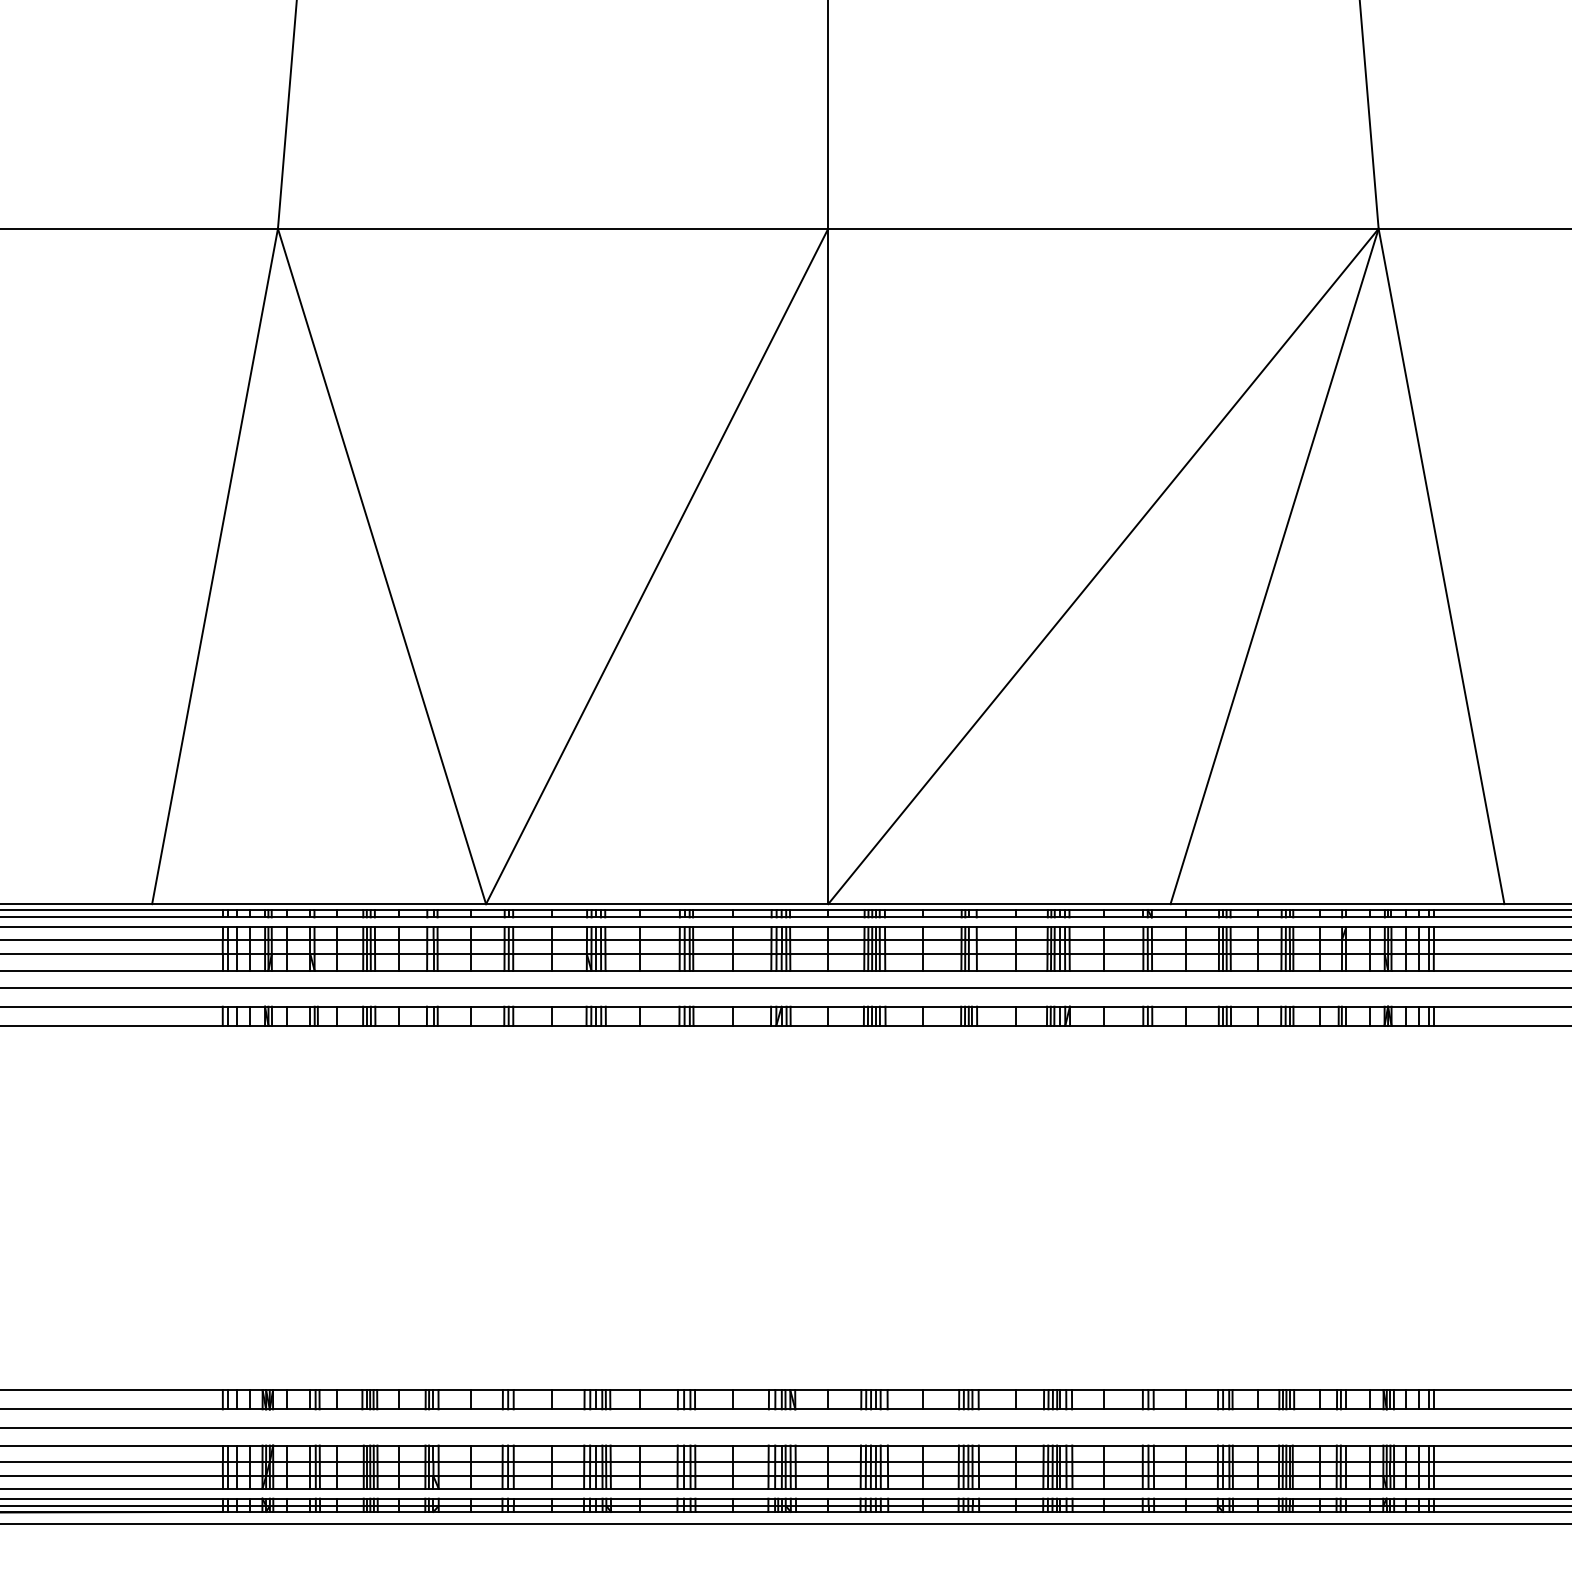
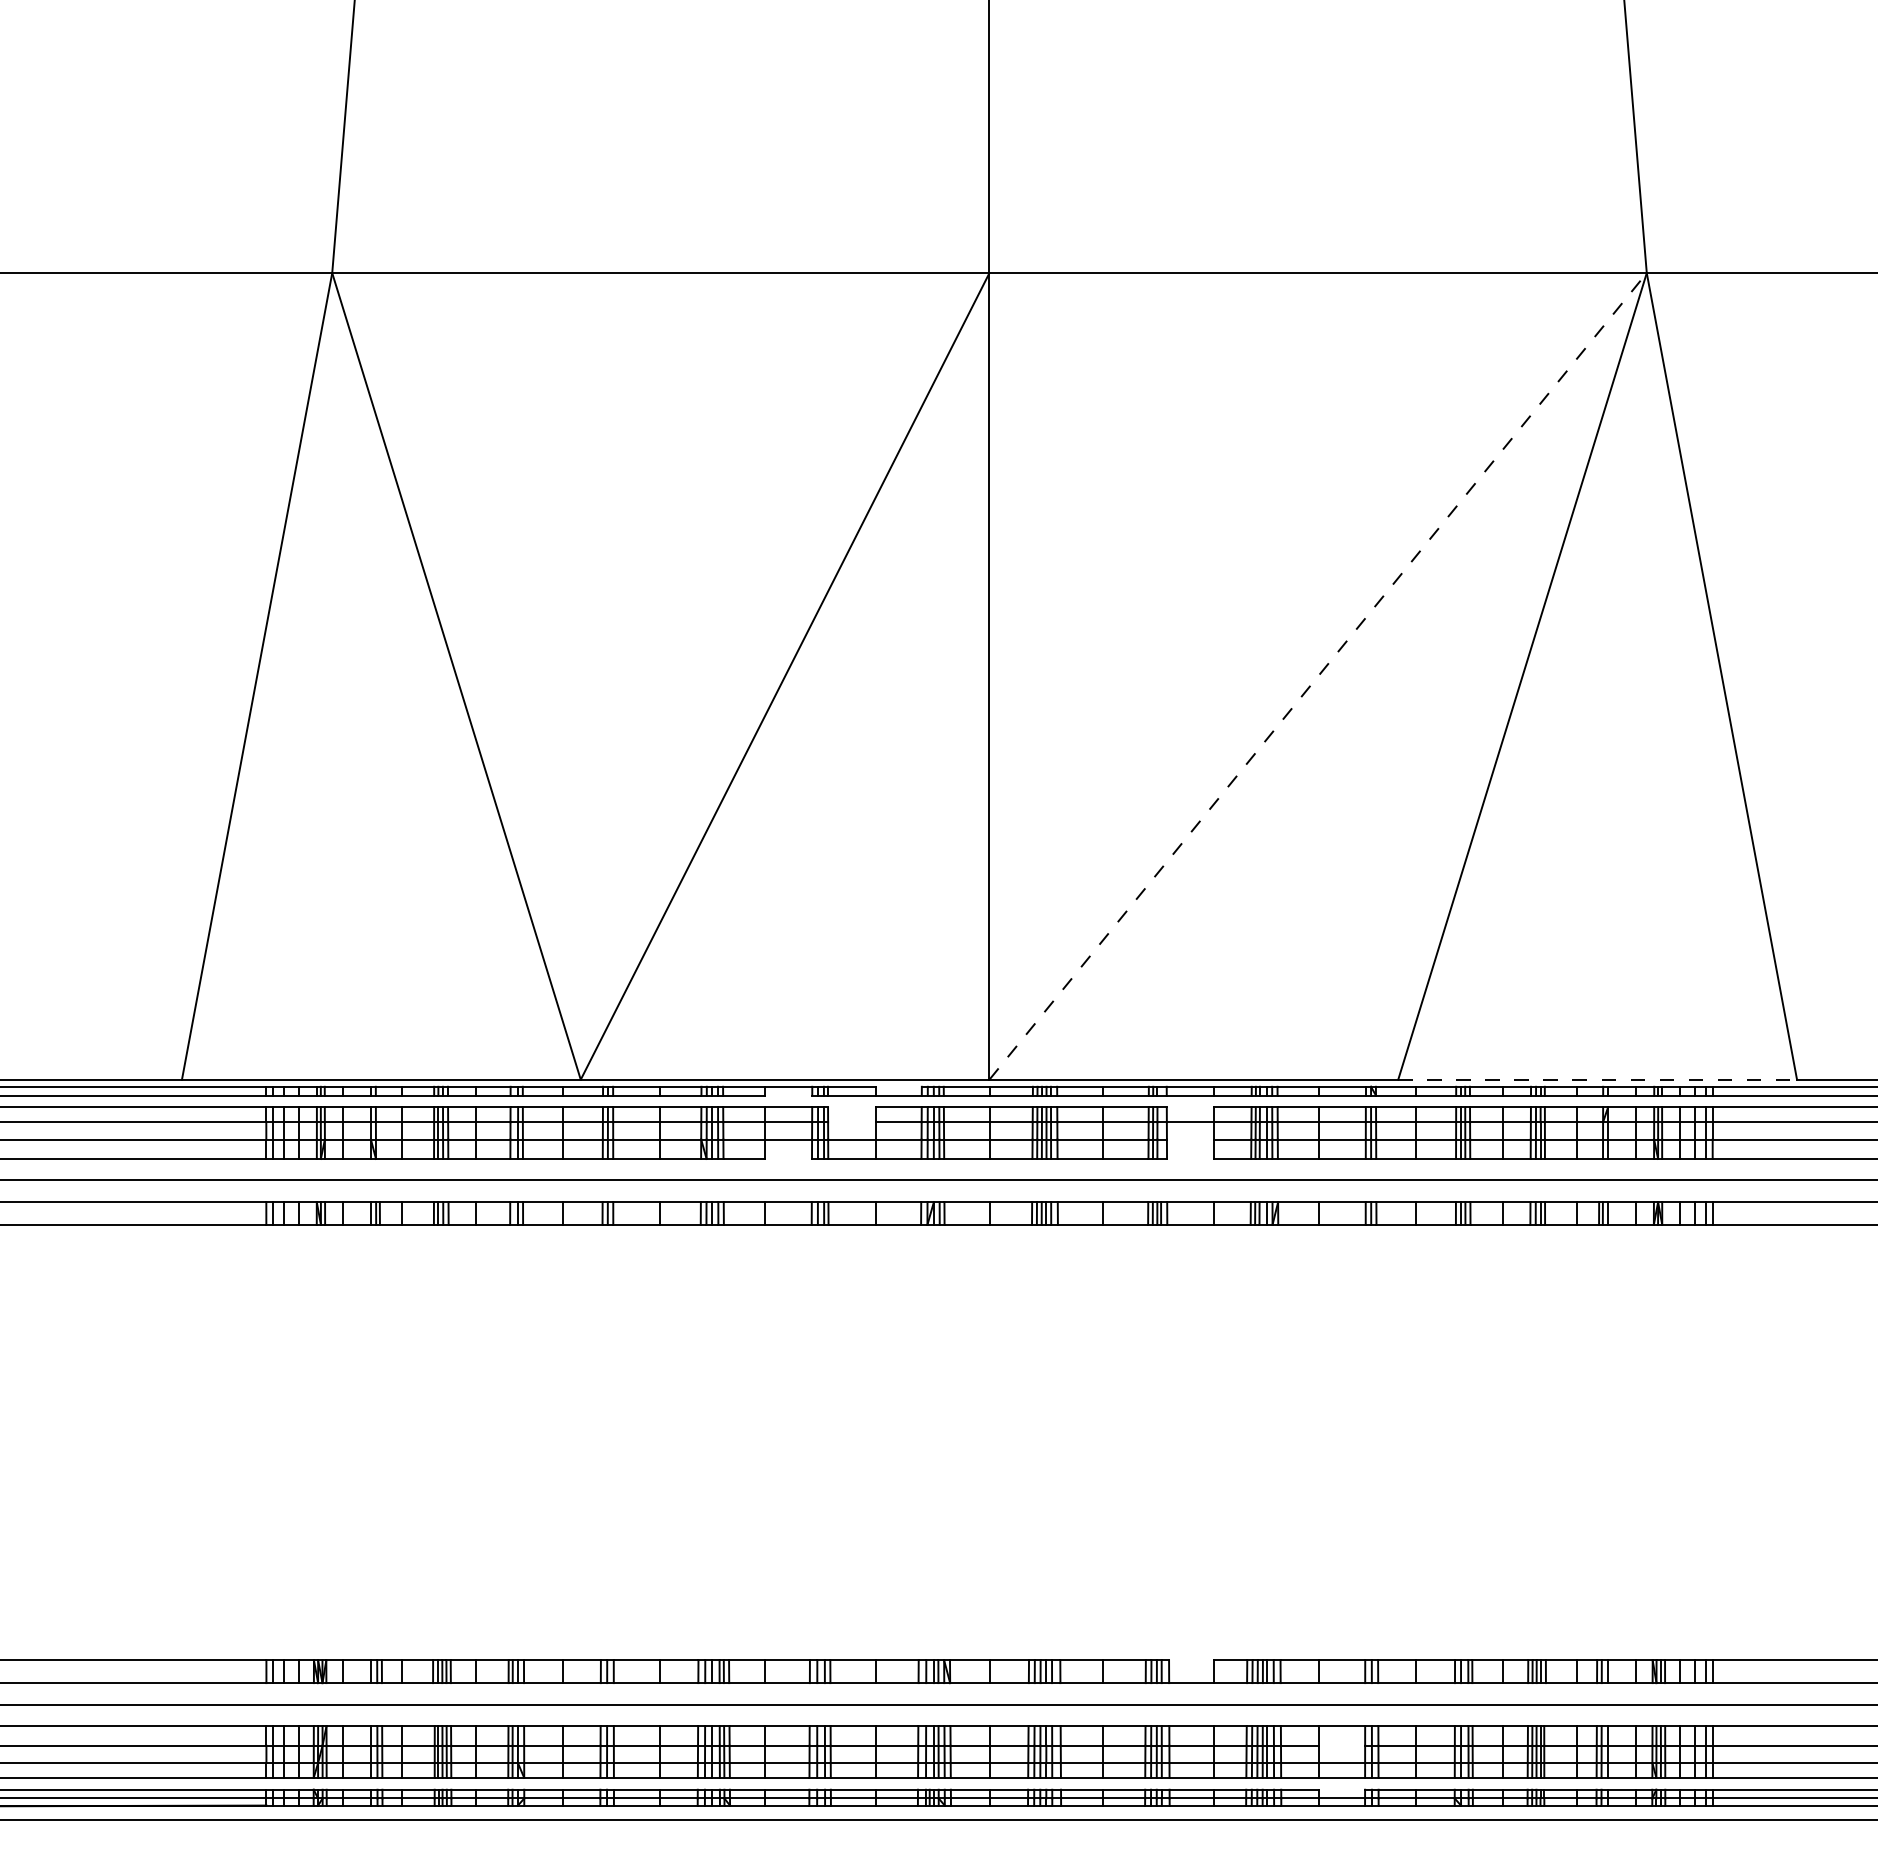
line: (1103, 566) -> (1318, 676), solid -> dashed
line: (1338, 903) -> (1598, 1079), solid -> dashed
line: (752, 909) -> (898, 1086), removed
line: (659, 917) -> (788, 1095), removed
line: (712, 927) -> (851, 1107), removed
line: (995, 927) -> (1189, 1107), removed
line: (712, 939) -> (851, 1122), removed
line: (995, 954) -> (1189, 1139), removed
line: (659, 970) -> (788, 1158), removed
line: (996, 970) -> (1190, 1158), removed
line: (997, 1390) -> (1191, 1660), removed
line: (1123, 1461) -> (1342, 1745), removed
line: (1123, 1498) -> (1342, 1789), removed

